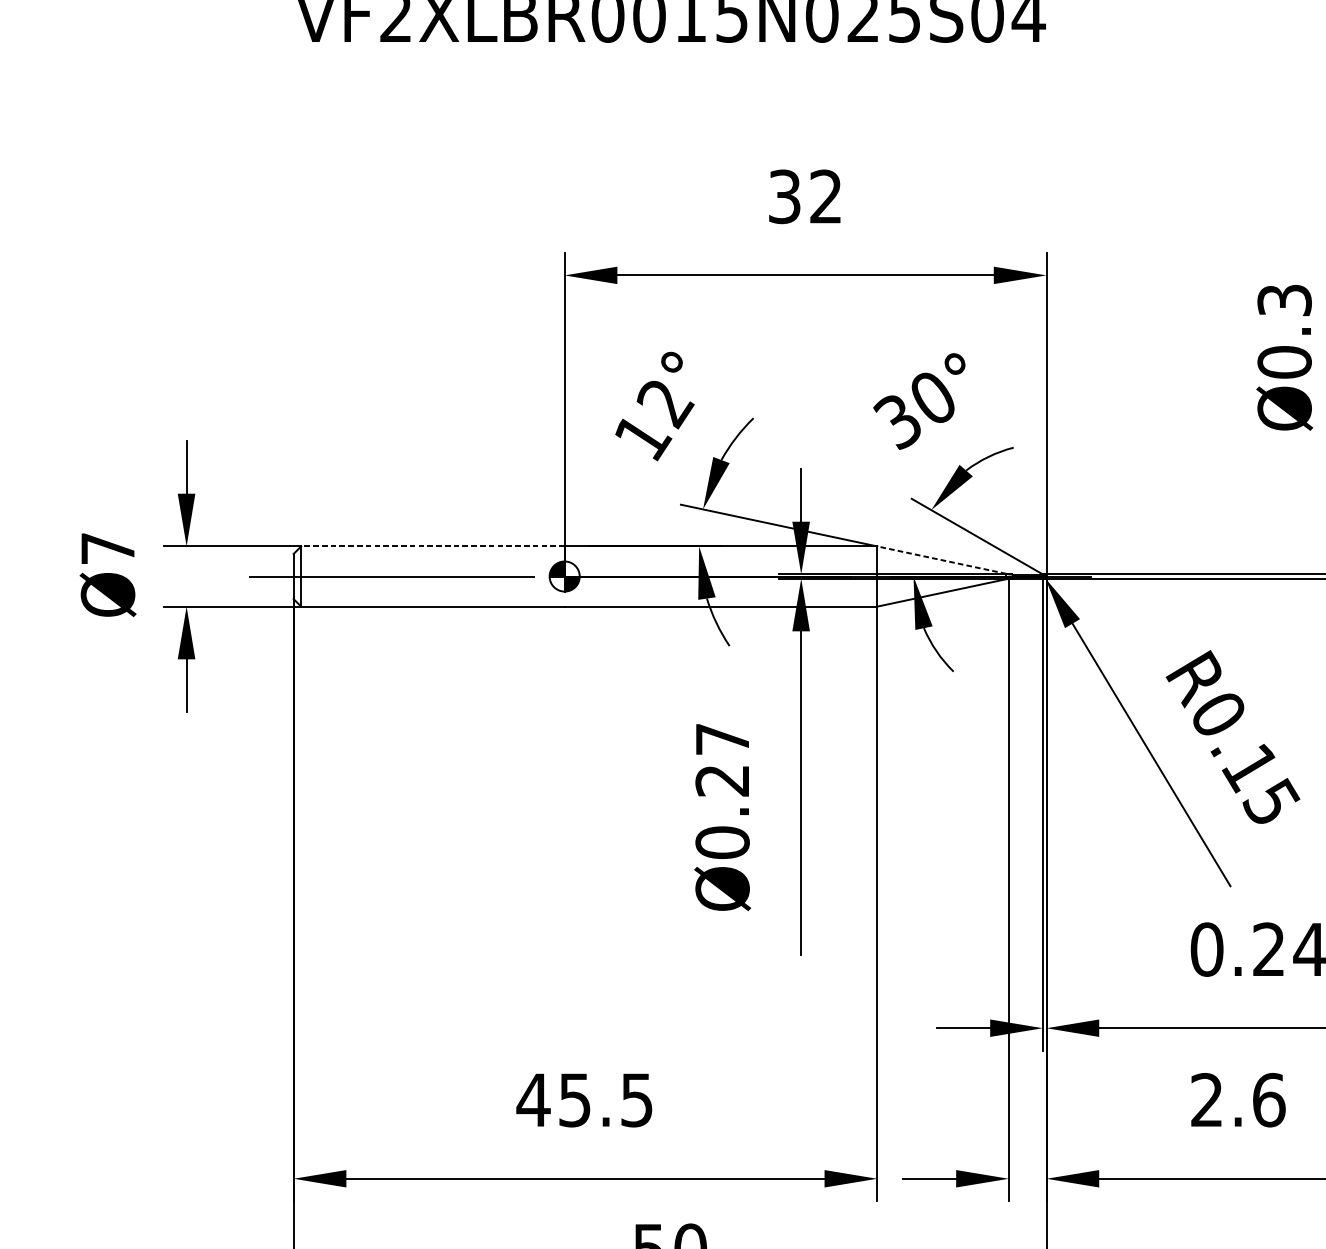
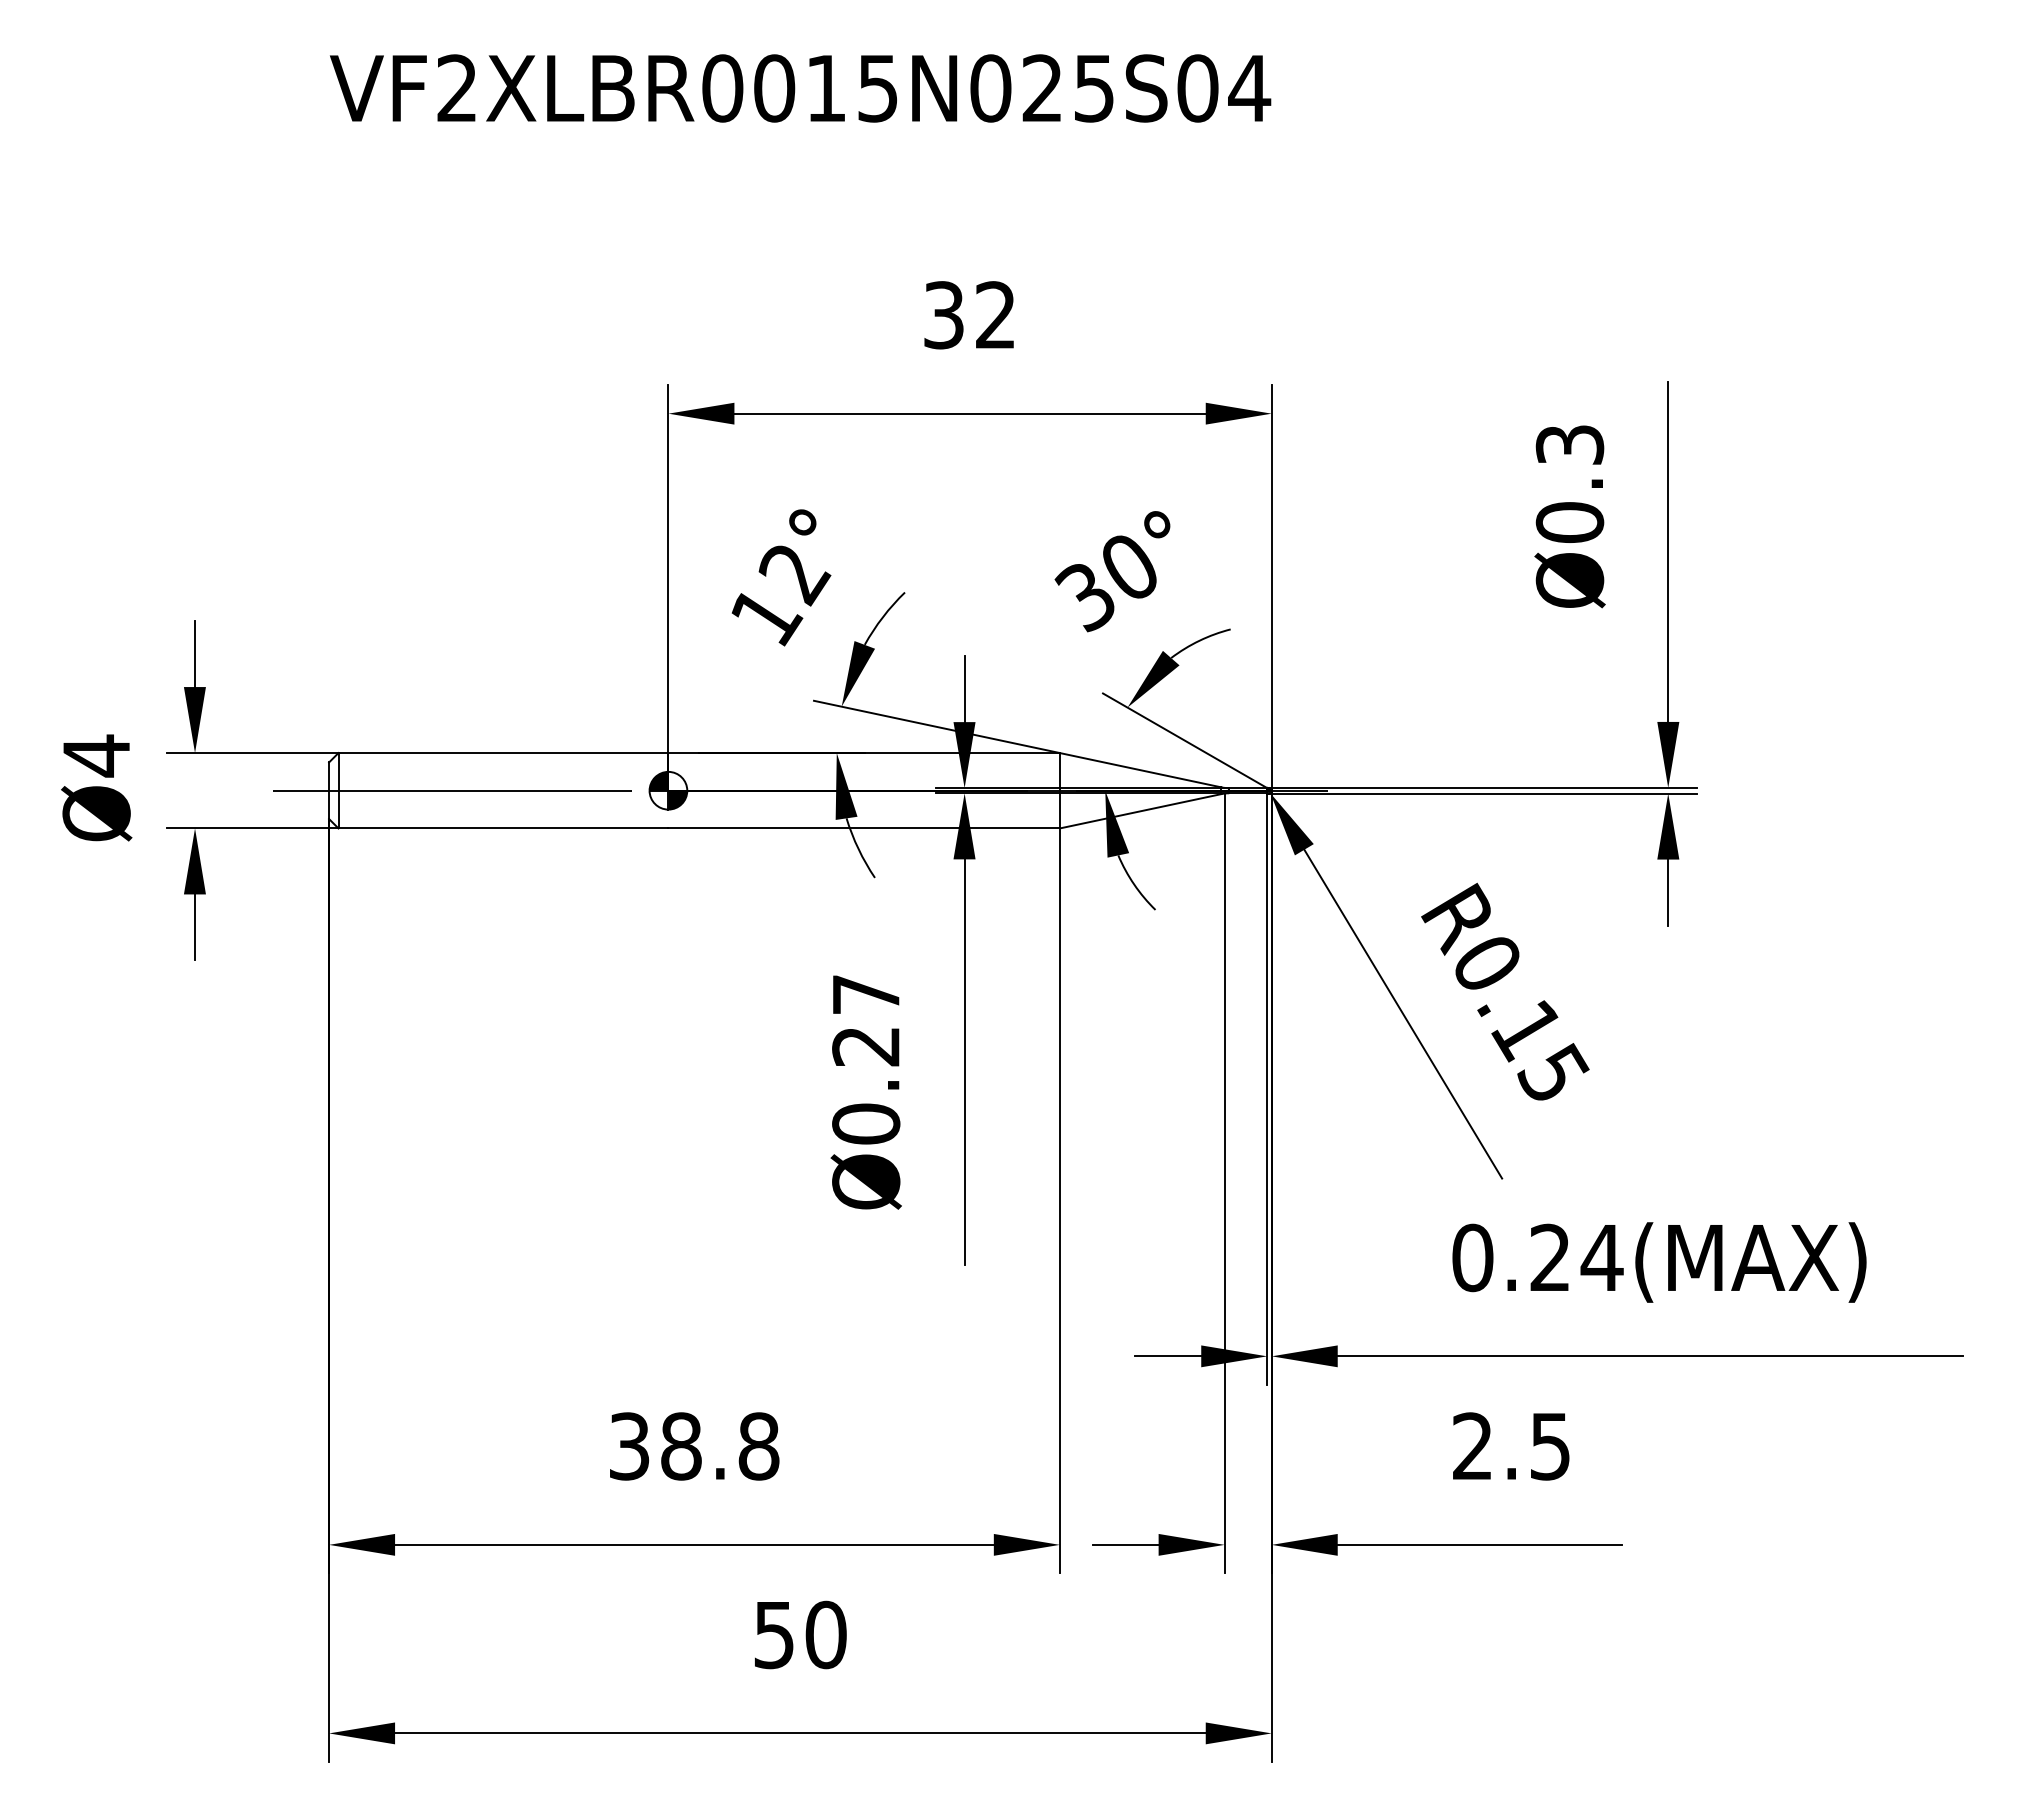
line: (432, 546) -> (503, 753), dashed -> solid
text: (107, 548) -> (96, 755), Ø7 -> Ø4
line: (941, 560) -> (1140, 770), dashed -> solid
text: (584, 1100) -> (693, 1446), 45.5 -> 38.8
text: (1269, 1100) -> (1550, 1446), 2.6 -> 2.5

